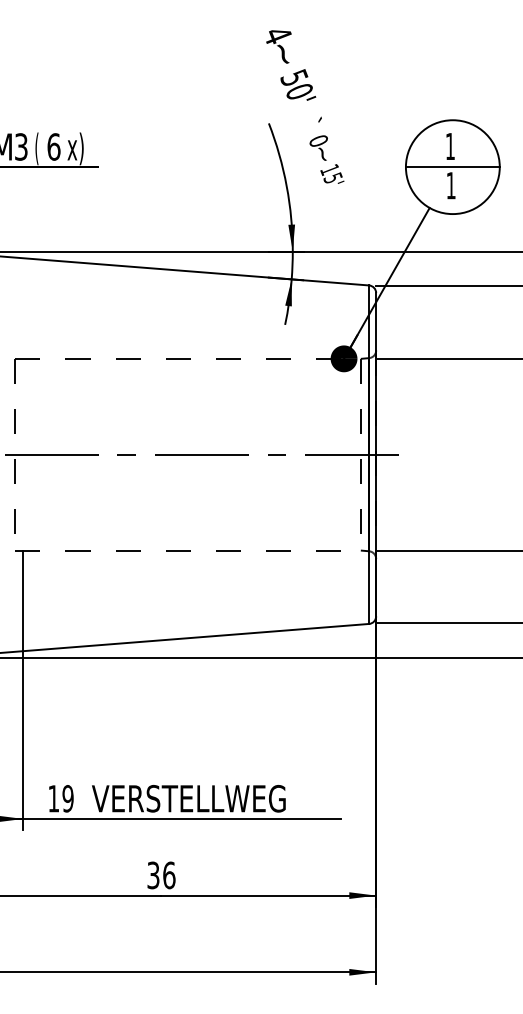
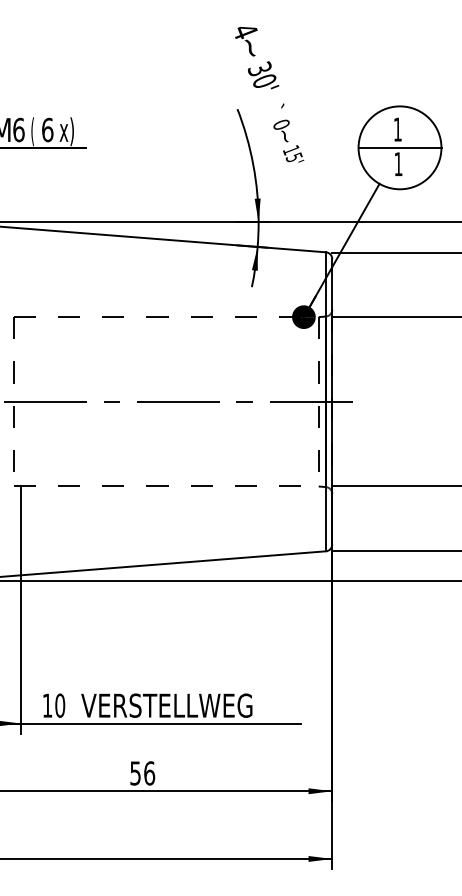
text: (293, 77) -> (259, 68), 50' -> 30'
text: (20, 146) -> (18, 129), 3 -> 6
text: (68, 798) -> (60, 705), 19 -> 10
text: (153, 874) -> (135, 772), 36 -> 56

